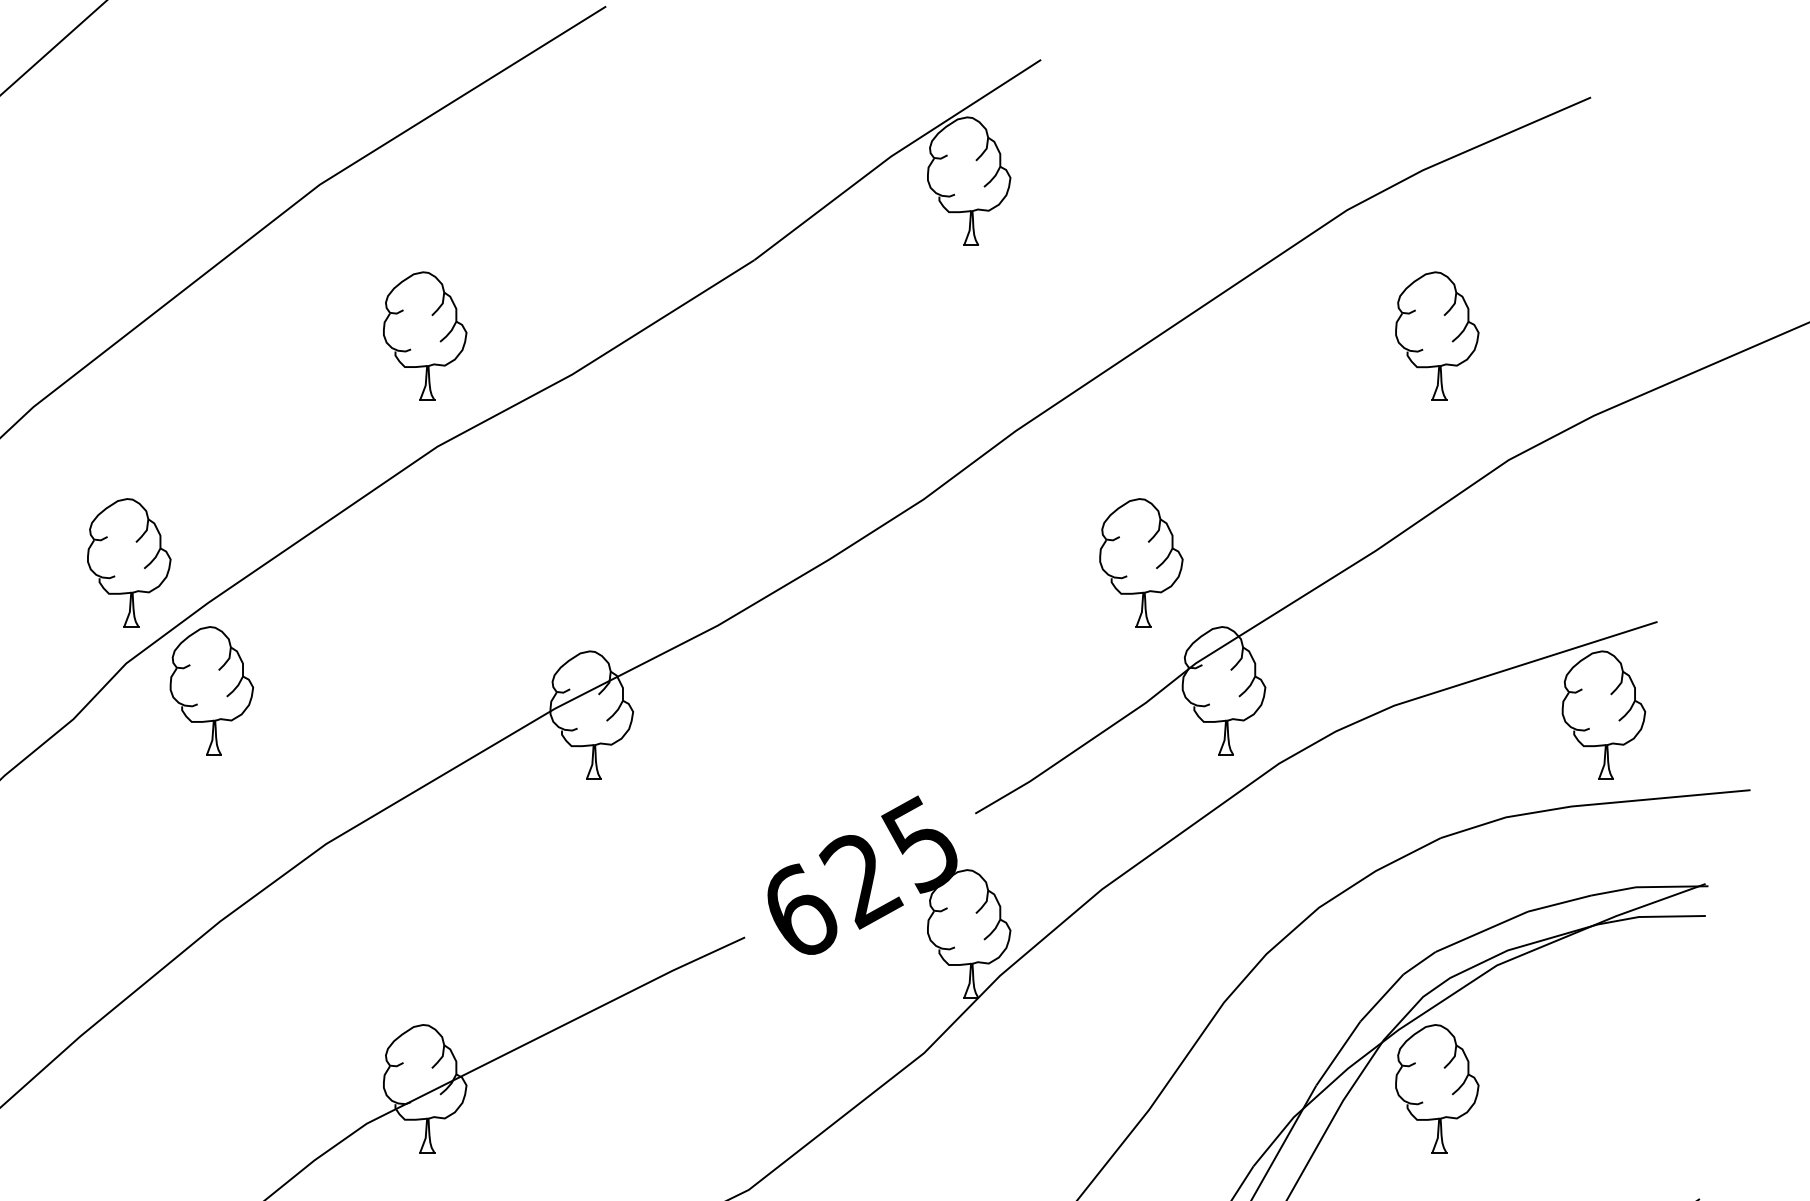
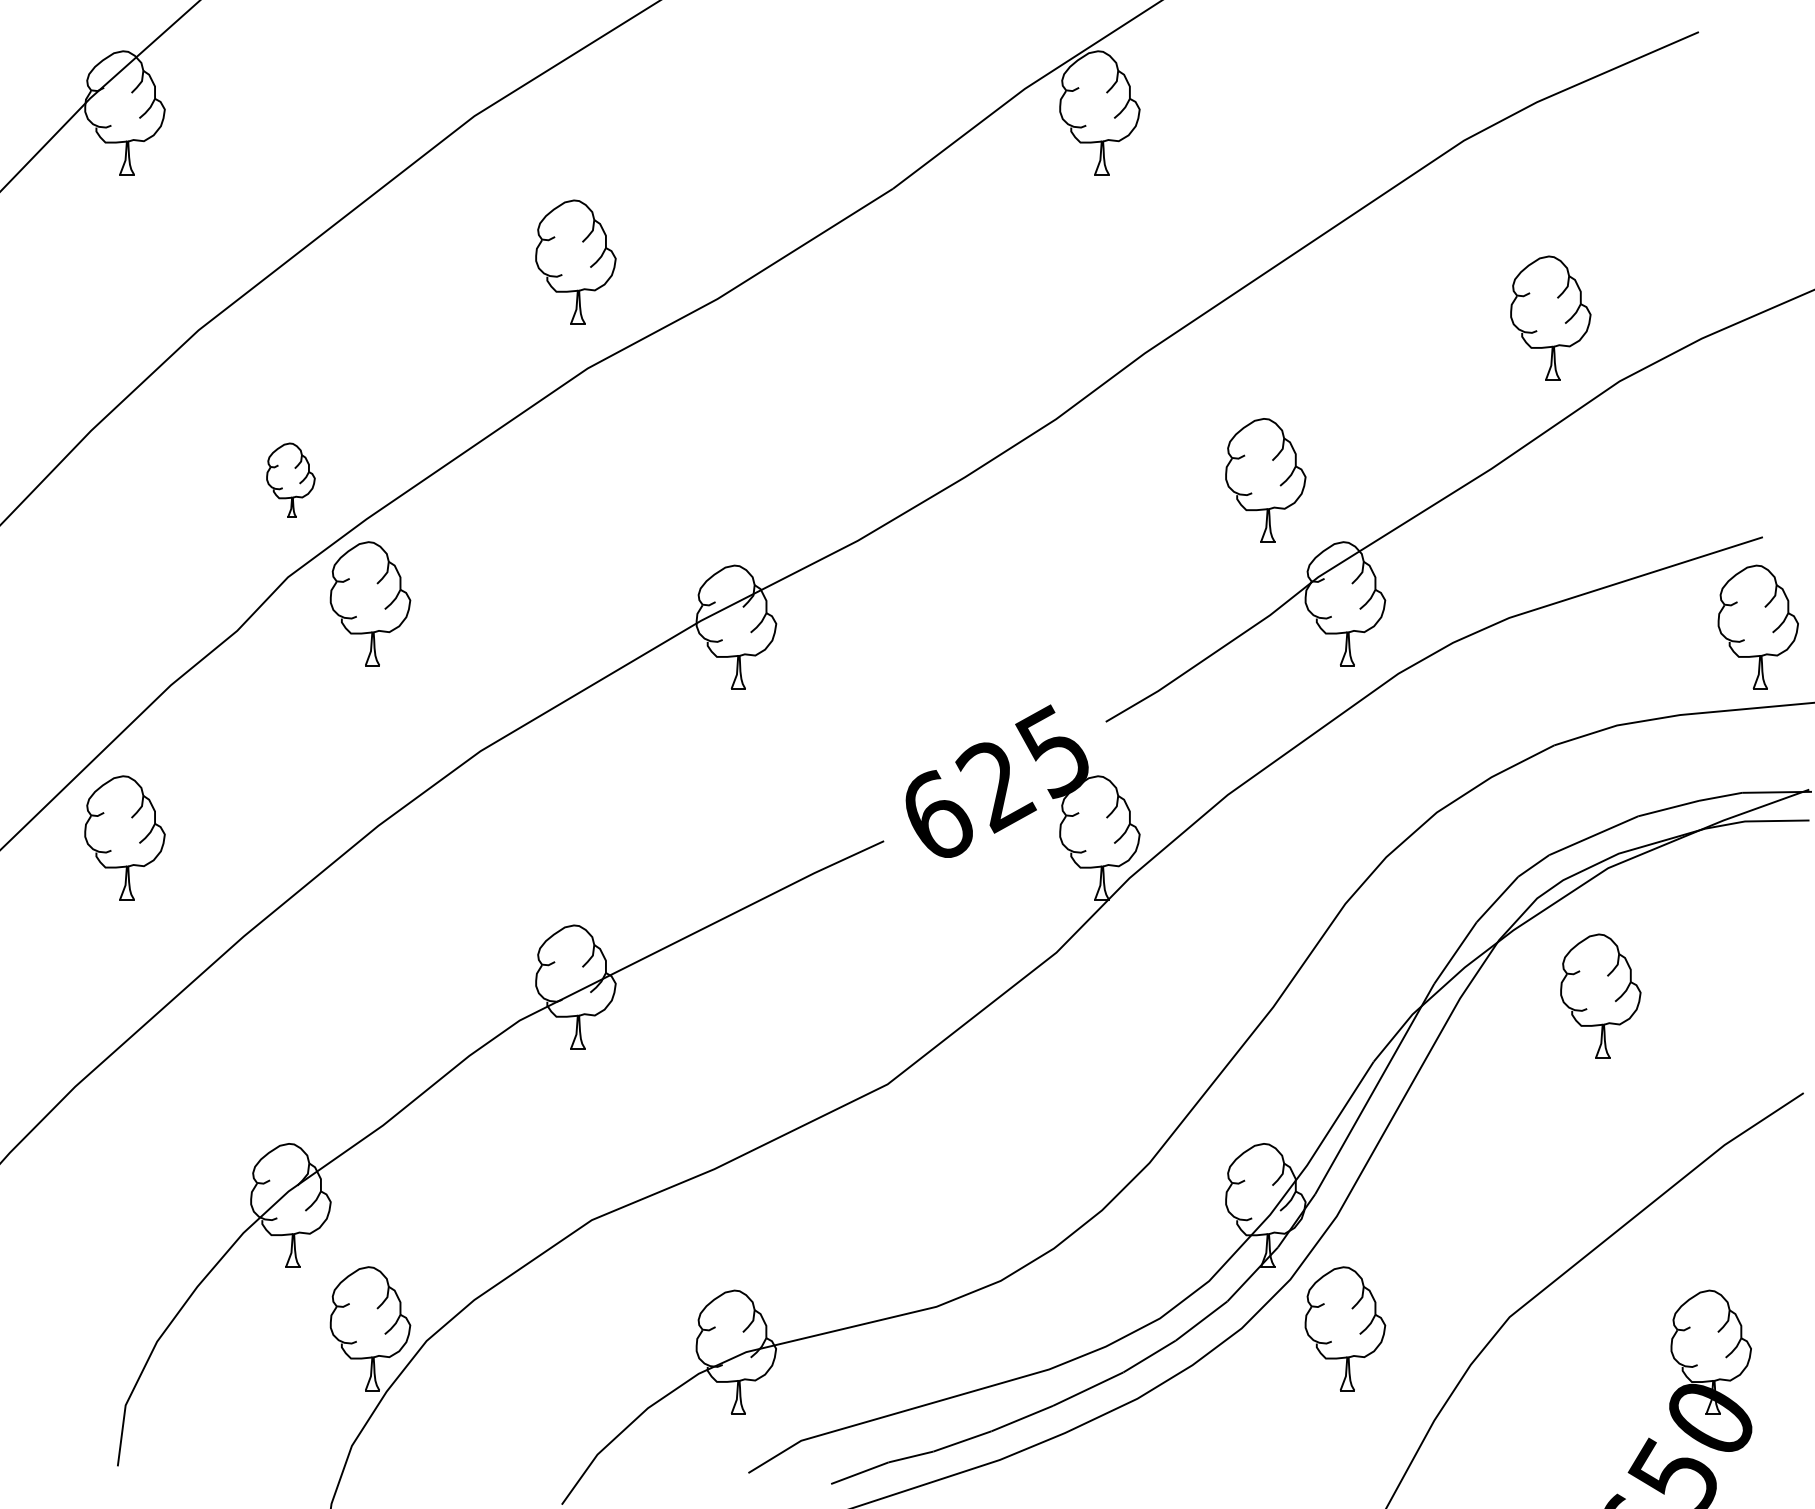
part: (1436, 335) -> (1550, 317), moved
part: (128, 563) -> (290, 480), size x0.6
part: (1603, 714) -> (1757, 626), moved
part: (1436, 1088) -> (1600, 995), moved

